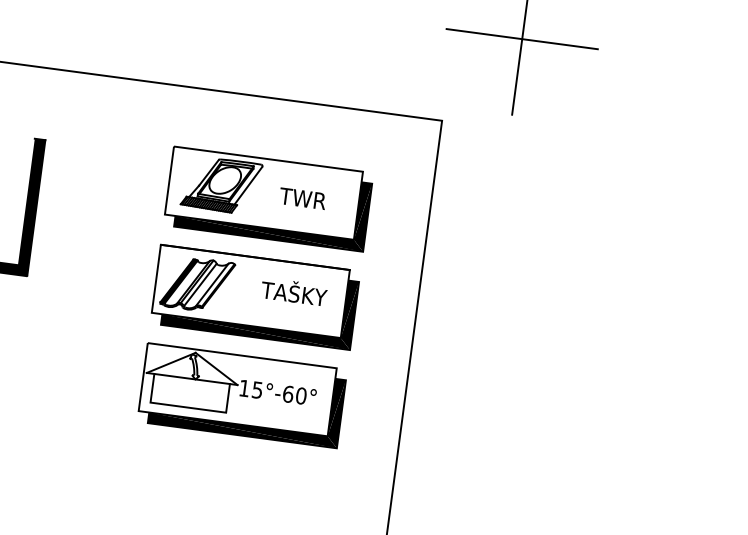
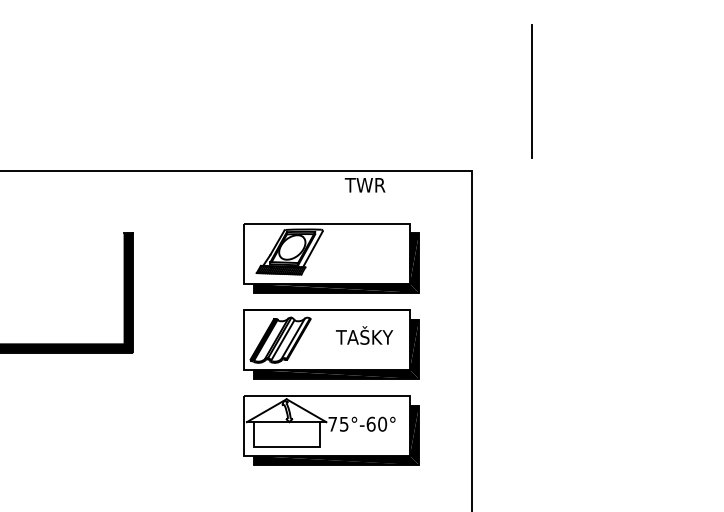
line: (521, 38) -> (531, 91), removed
text: (301, 198) -> (364, 185), moved
text: (244, 388) -> (332, 424), 15°-60° -> 75°-60°

